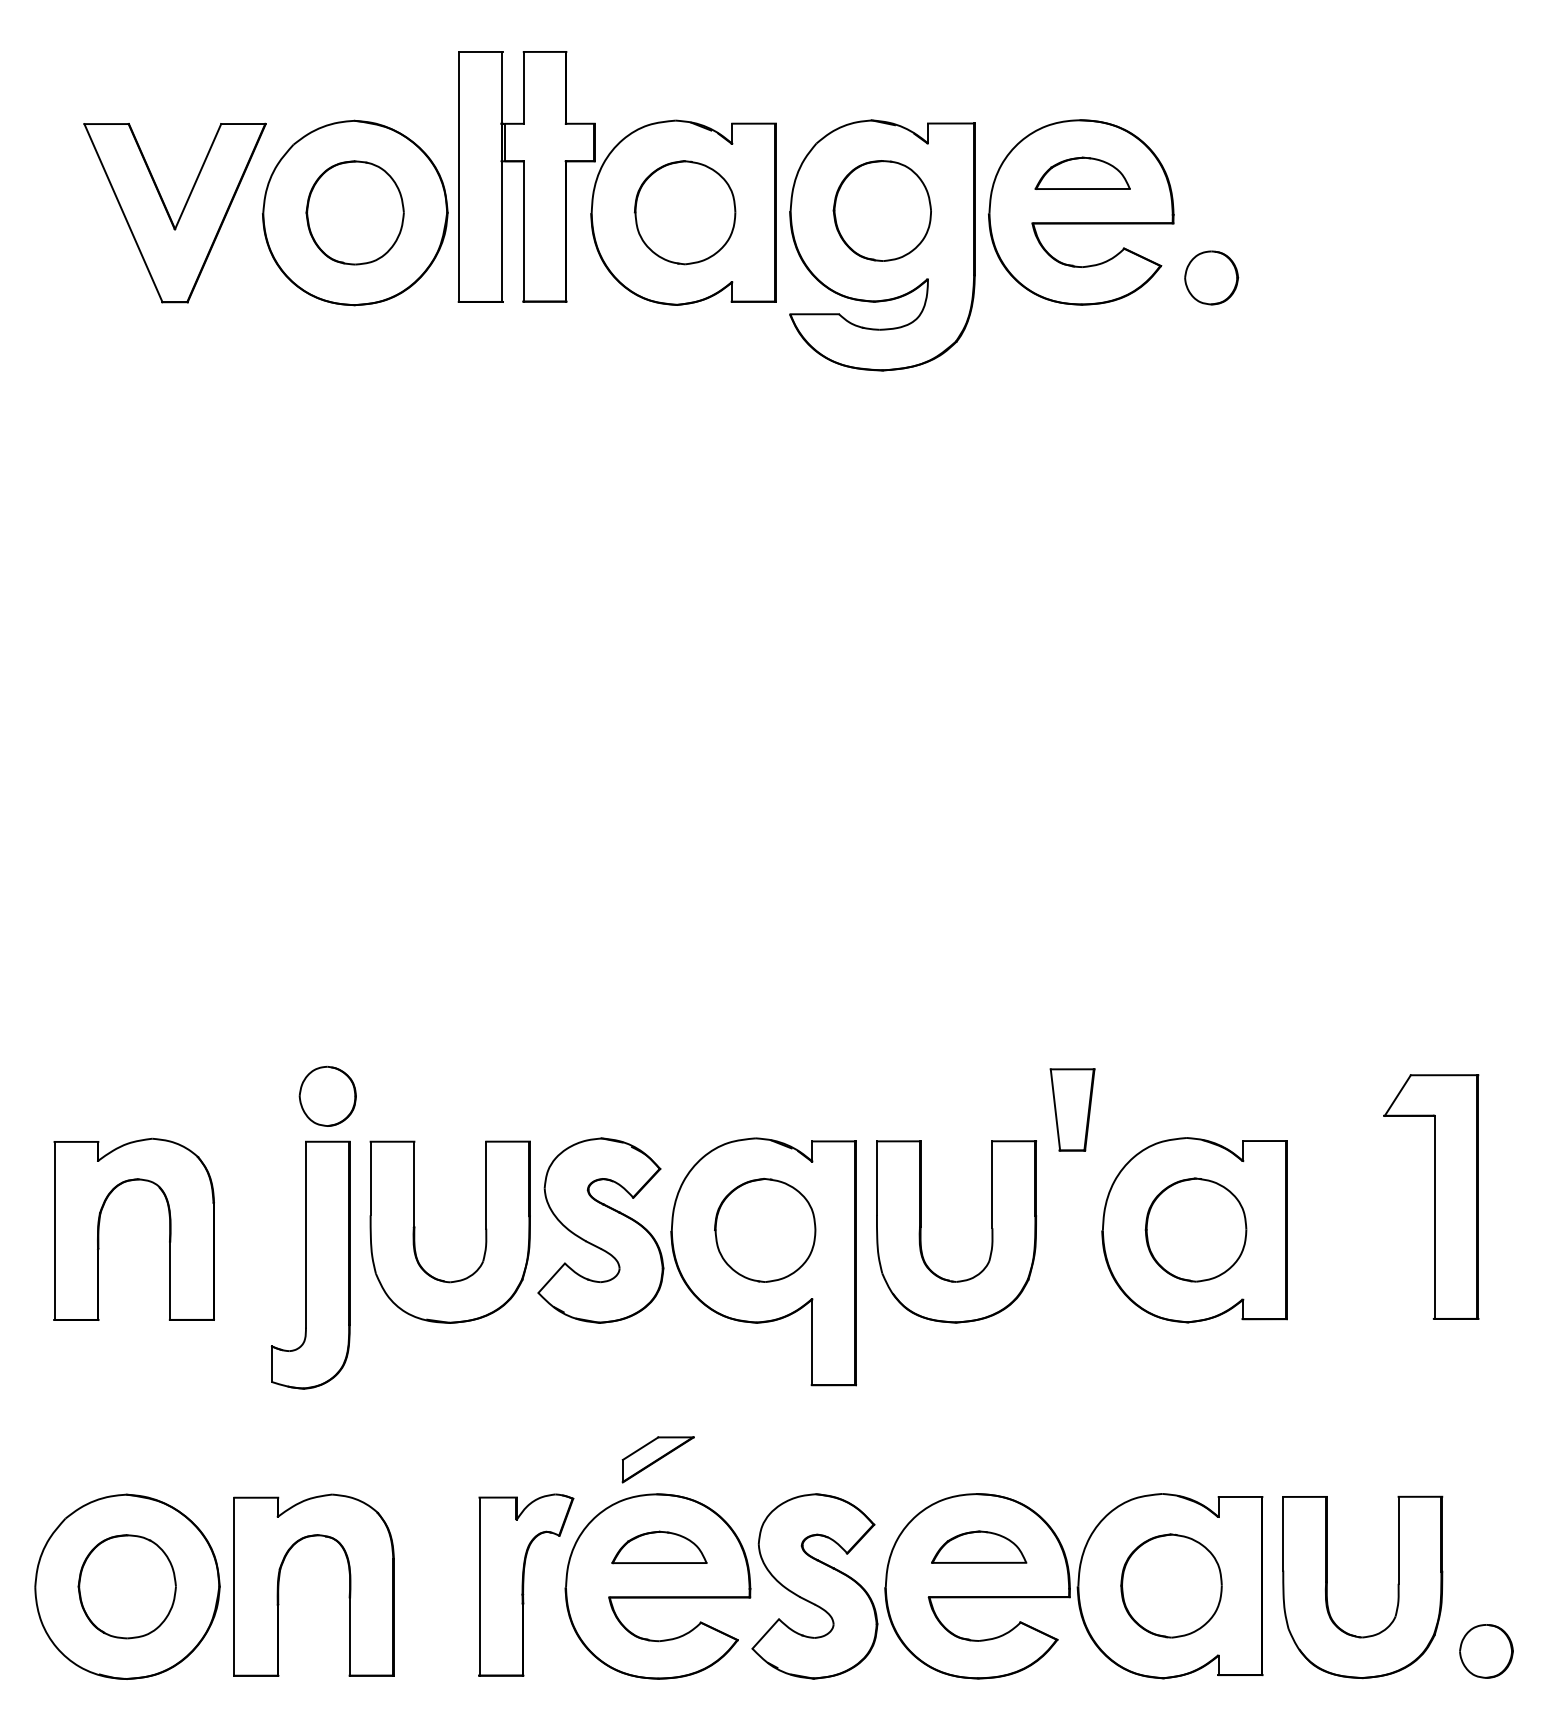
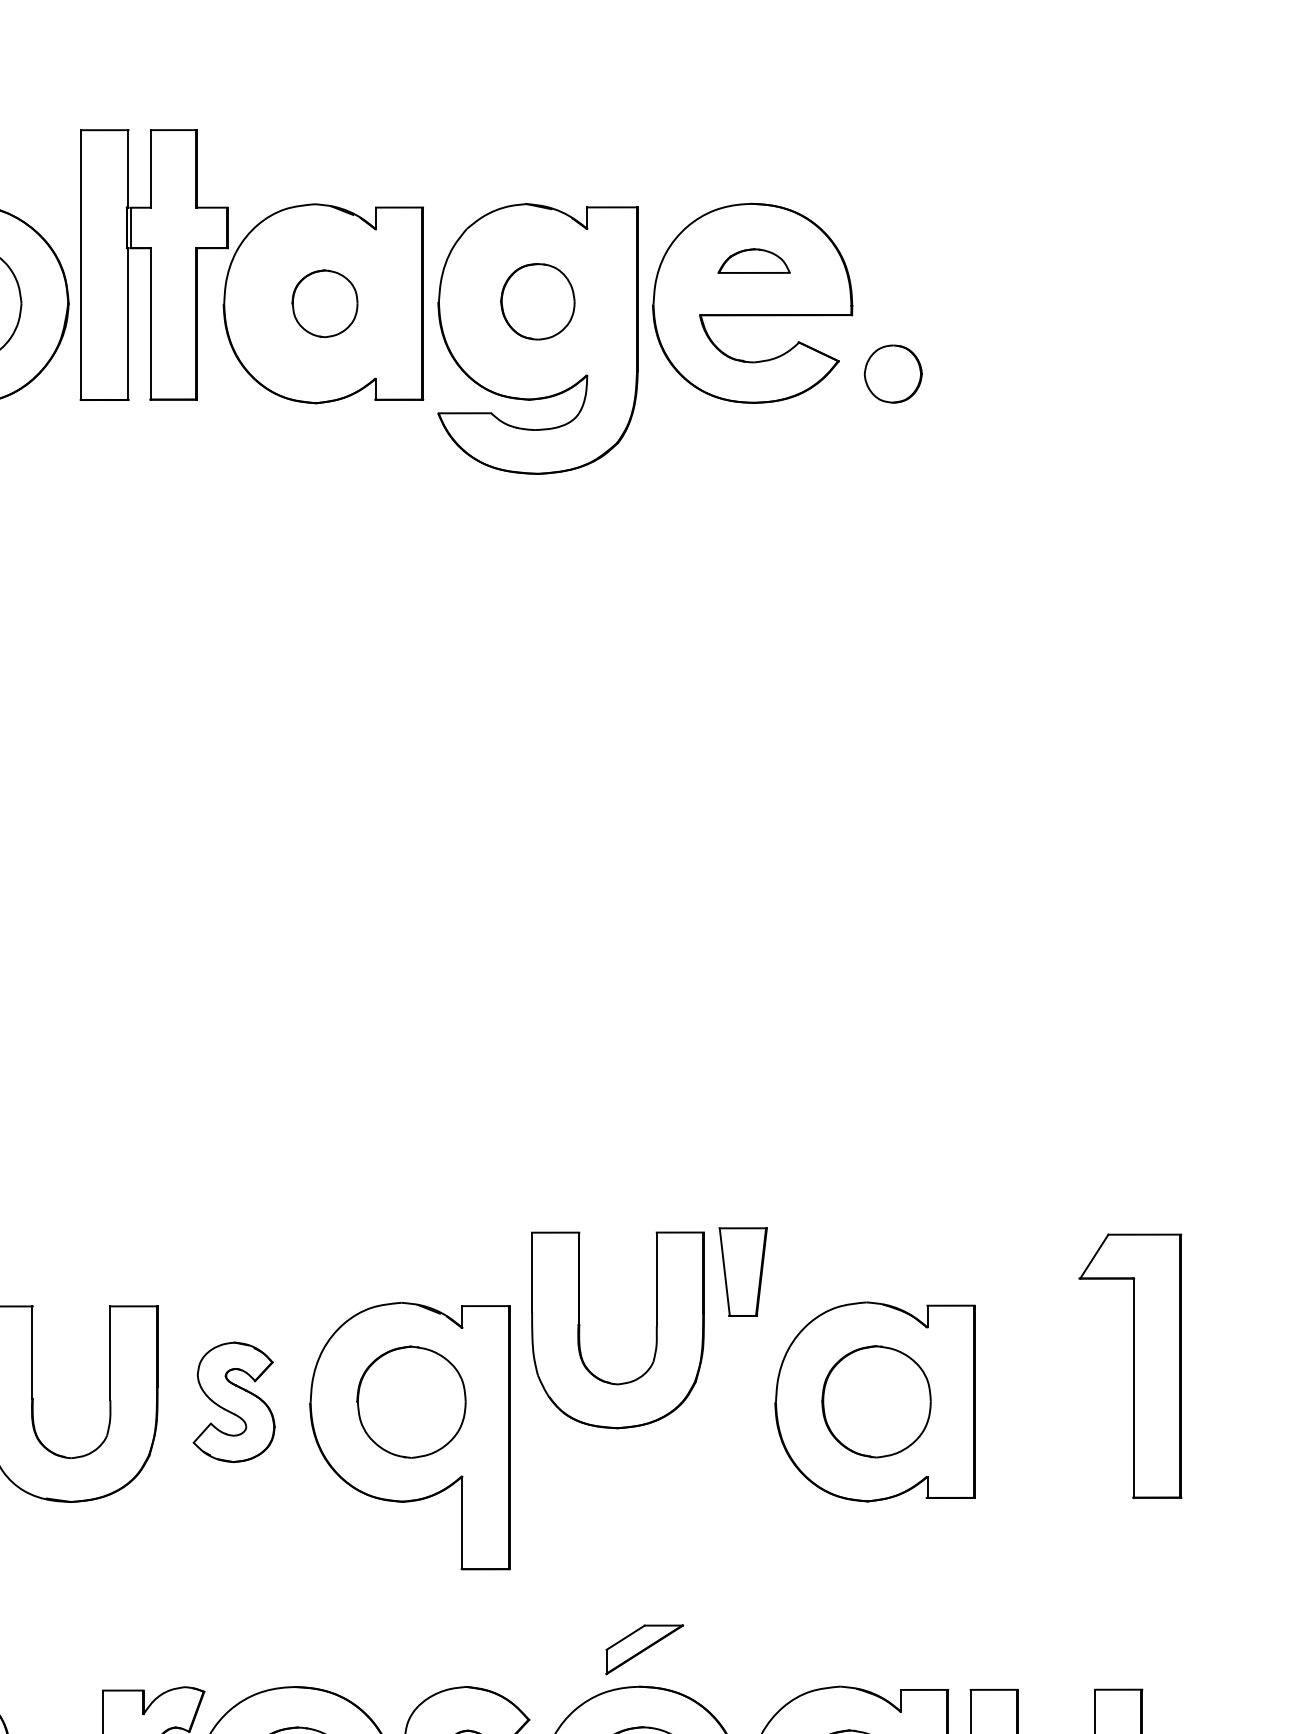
part: (1082, 172) -> (753, 260), size x0.7
part: (881, 210) -> (537, 301), size x0.7
part: (684, 212) -> (324, 303), size x0.6
part: (600, 1230) -> (233, 1402), size x0.6
part: (921, 1231) -> (580, 1329), moved
part: (657, 1459) -> (643, 1649), moved

